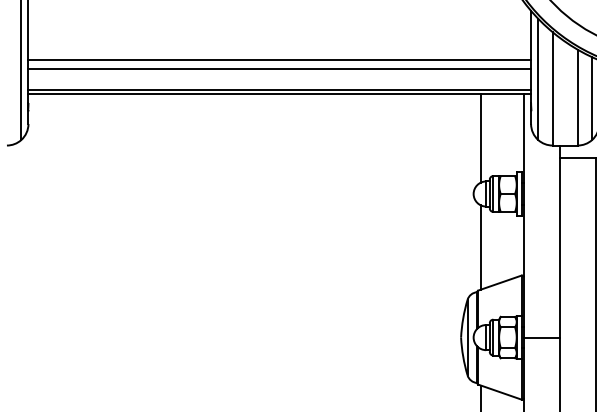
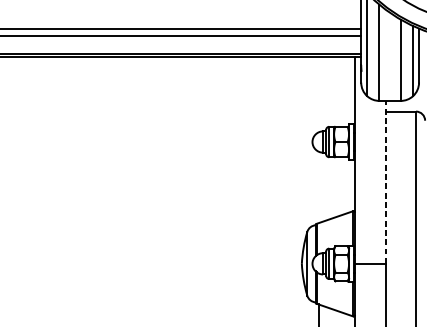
line: (480, 138) -> (318, 94), removed
line: (559, 241) -> (385, 182), solid -> dashed
line: (480, 247) -> (318, 187), removed

